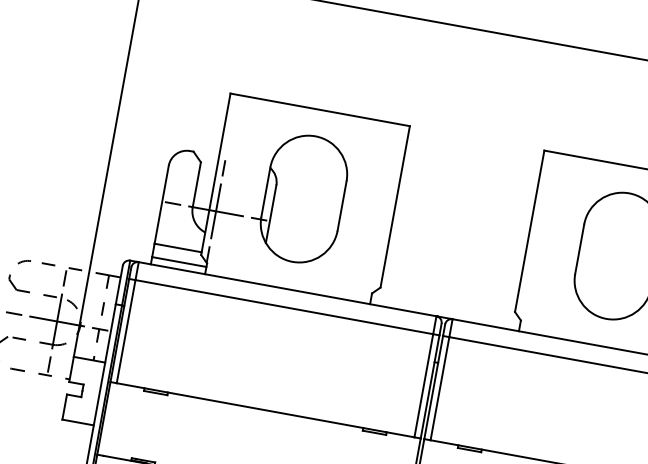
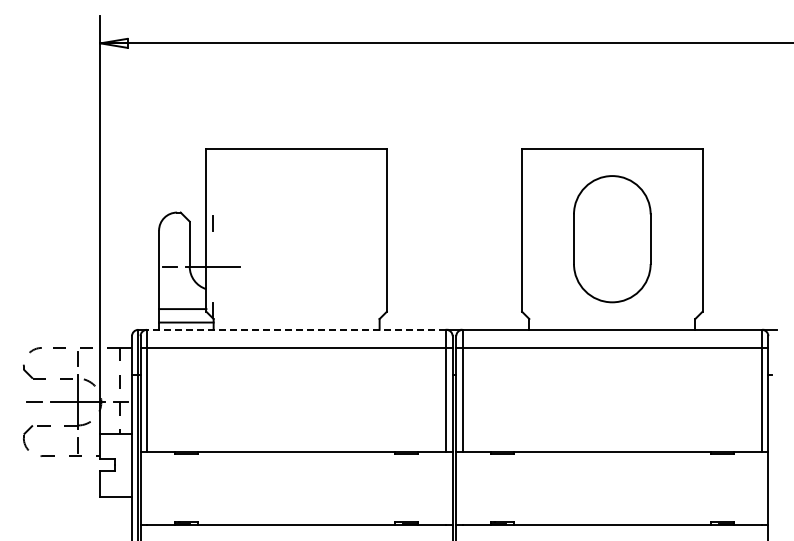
part: (298, 198) -> (291, 239), removed
line: (216, 211) -> (213, 266), removed
line: (287, 288) -> (296, 329), solid -> dashed

